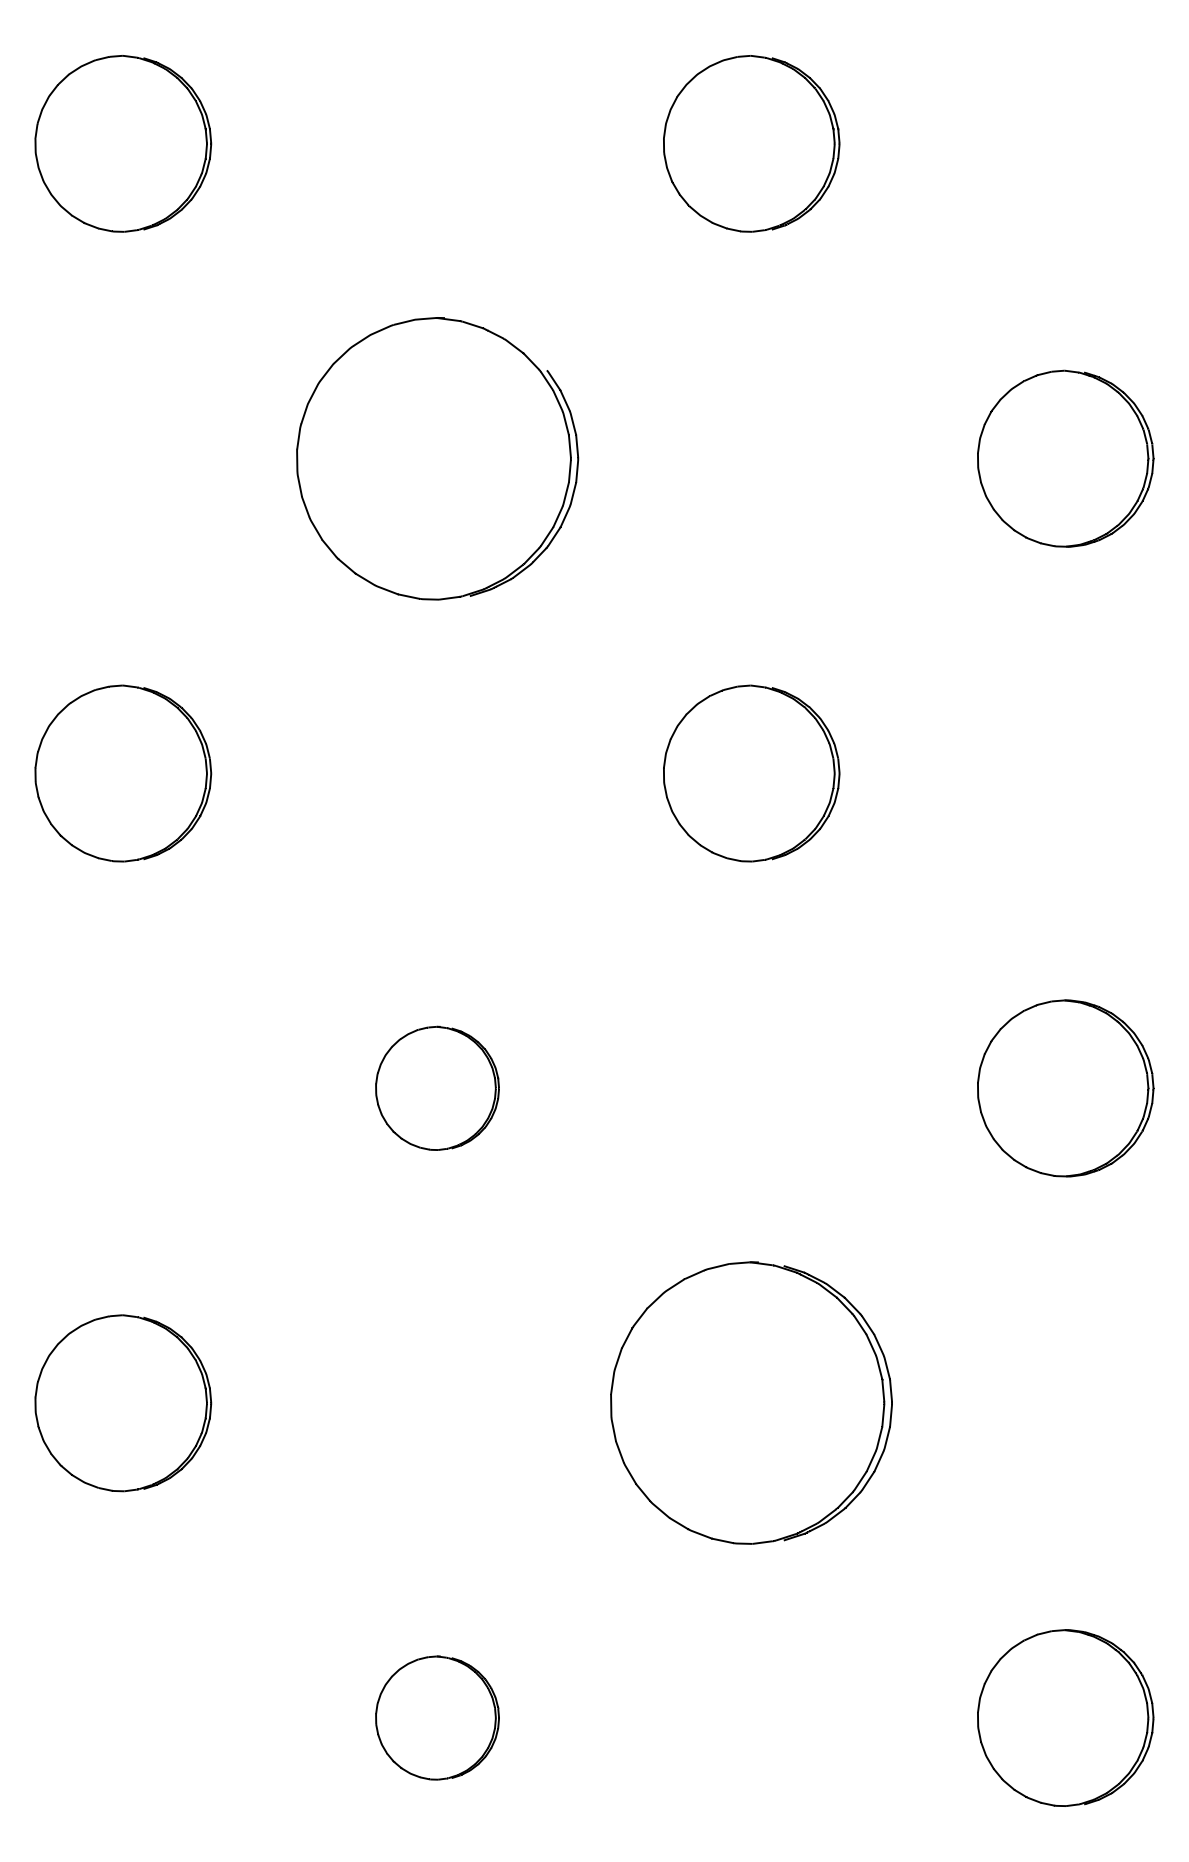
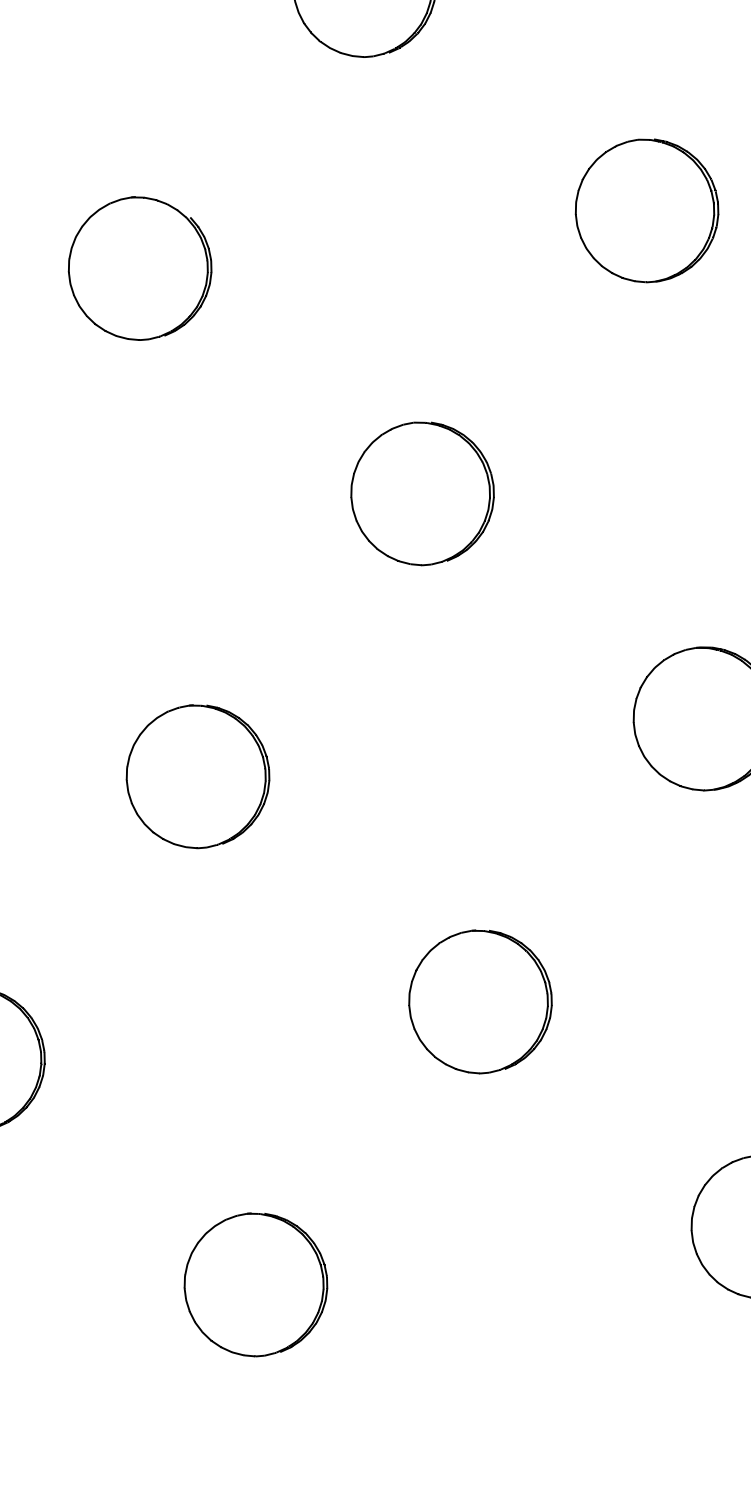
part: (437, 458) -> (140, 268), size x0.62
part: (437, 1088) -> (198, 776), size x1.43
part: (751, 1403) -> (480, 1001), size x0.62
part: (437, 1717) -> (255, 1284), size x1.43

